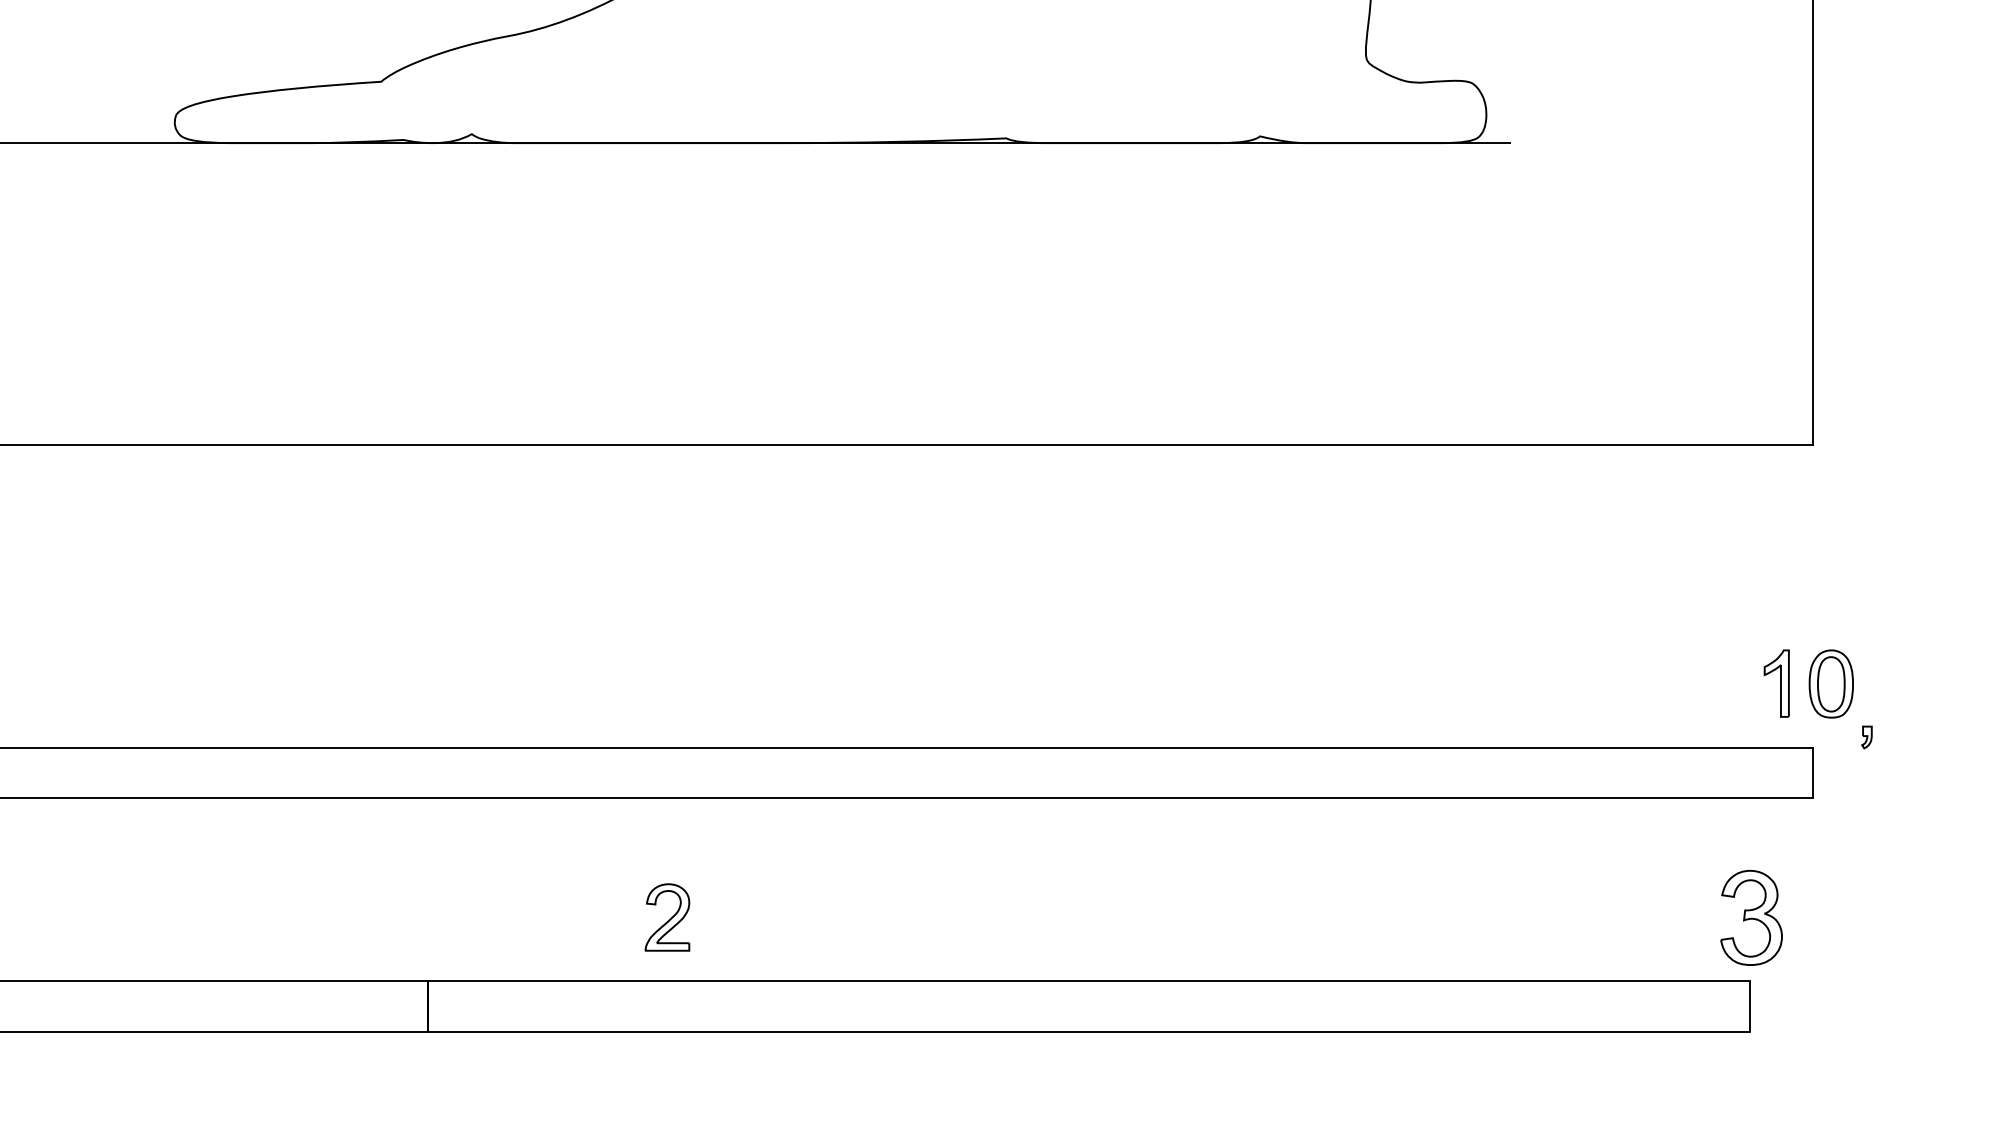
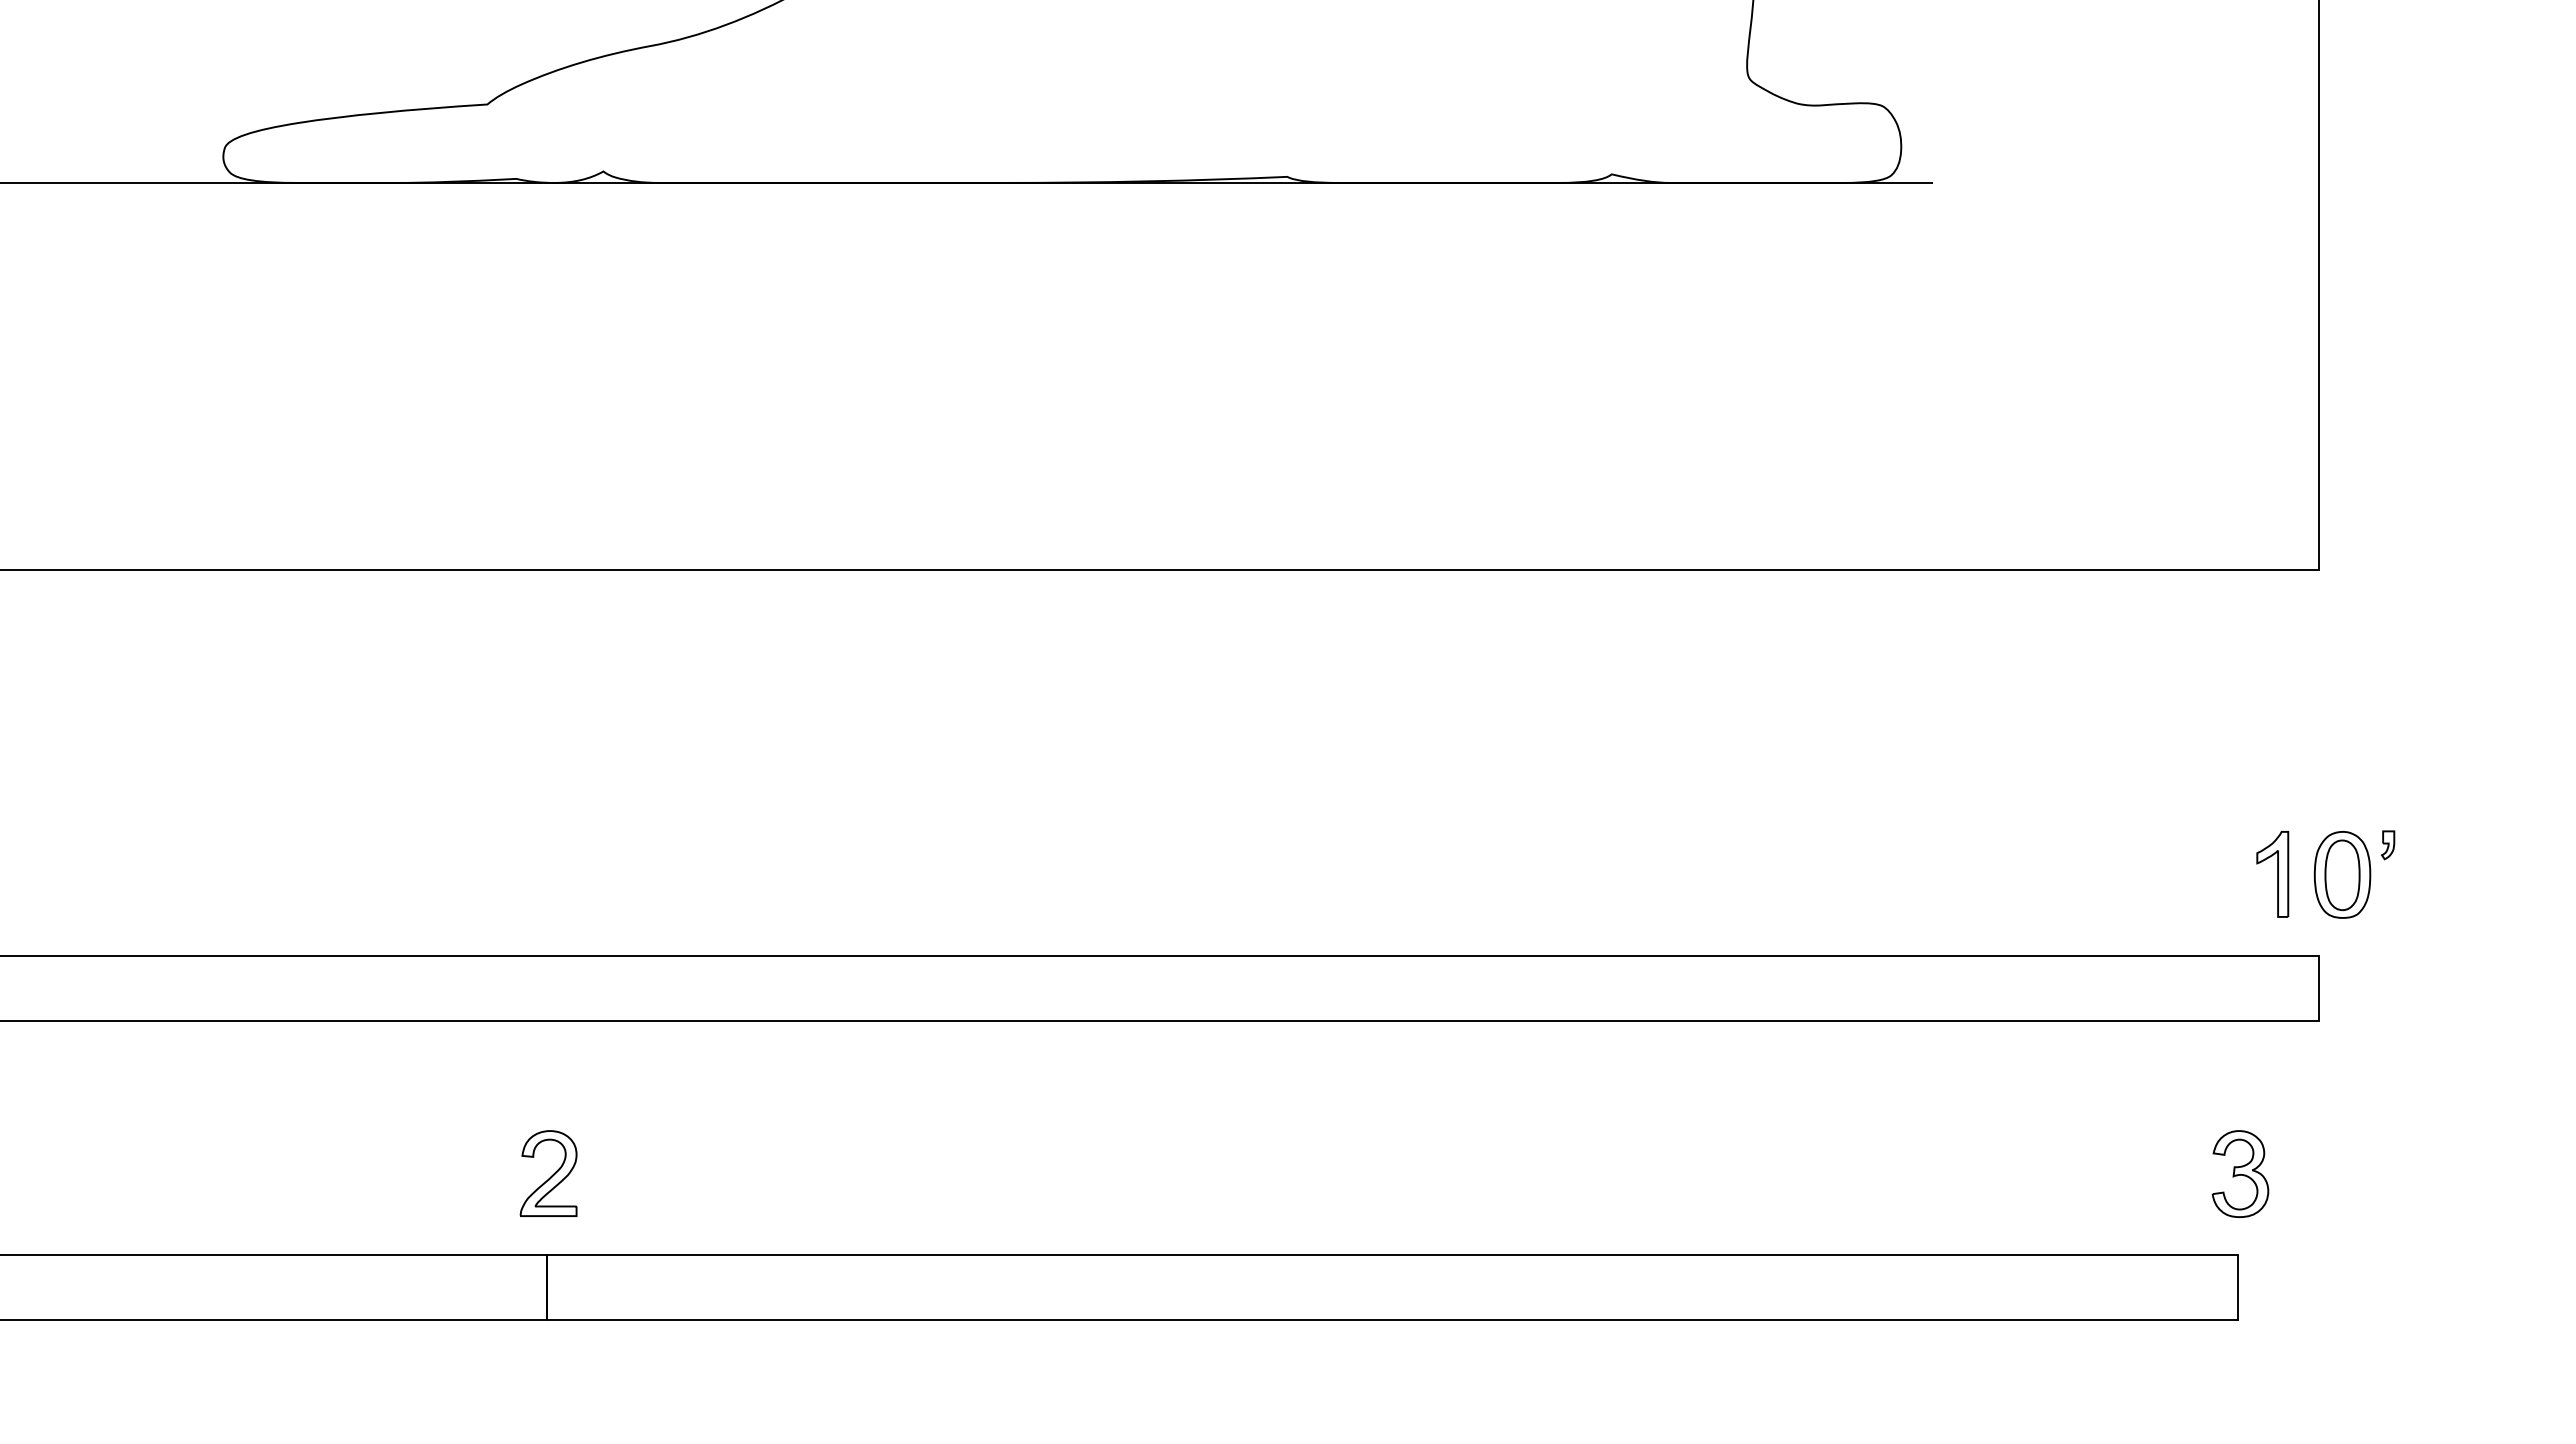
part: (1866, 737) -> (2387, 845), moved
part: (667, 917) -> (548, 1173), moved
part: (1751, 917) -> (2240, 1173), size x0.71

